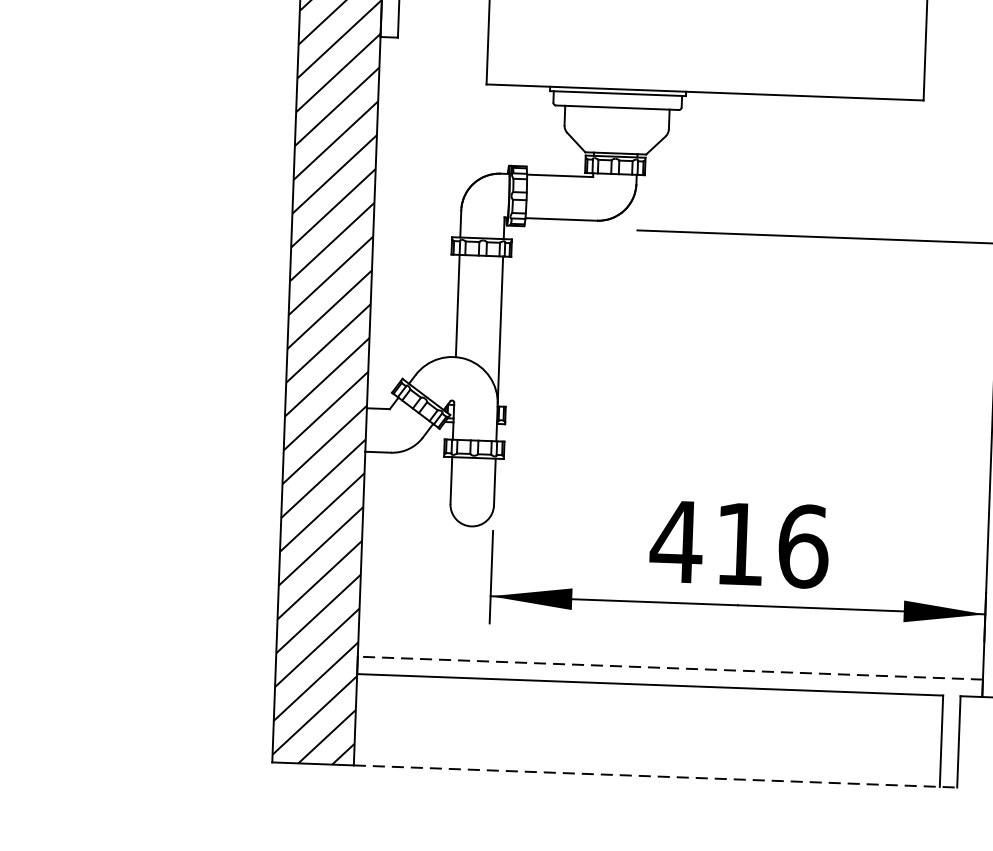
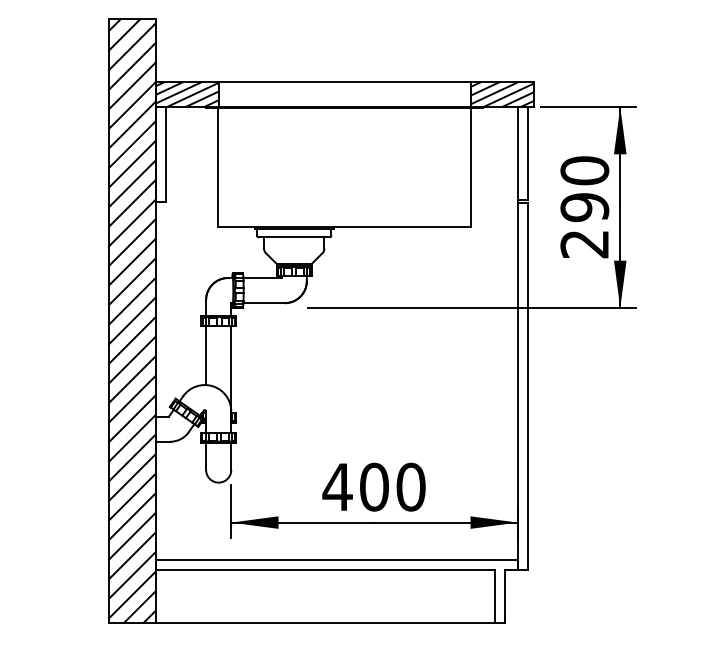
text: (771, 544) -> (392, 486), 416 -> 400
line: (669, 668) -> (336, 560), dashed -> solid
line: (655, 776) -> (330, 623), dashed -> solid

